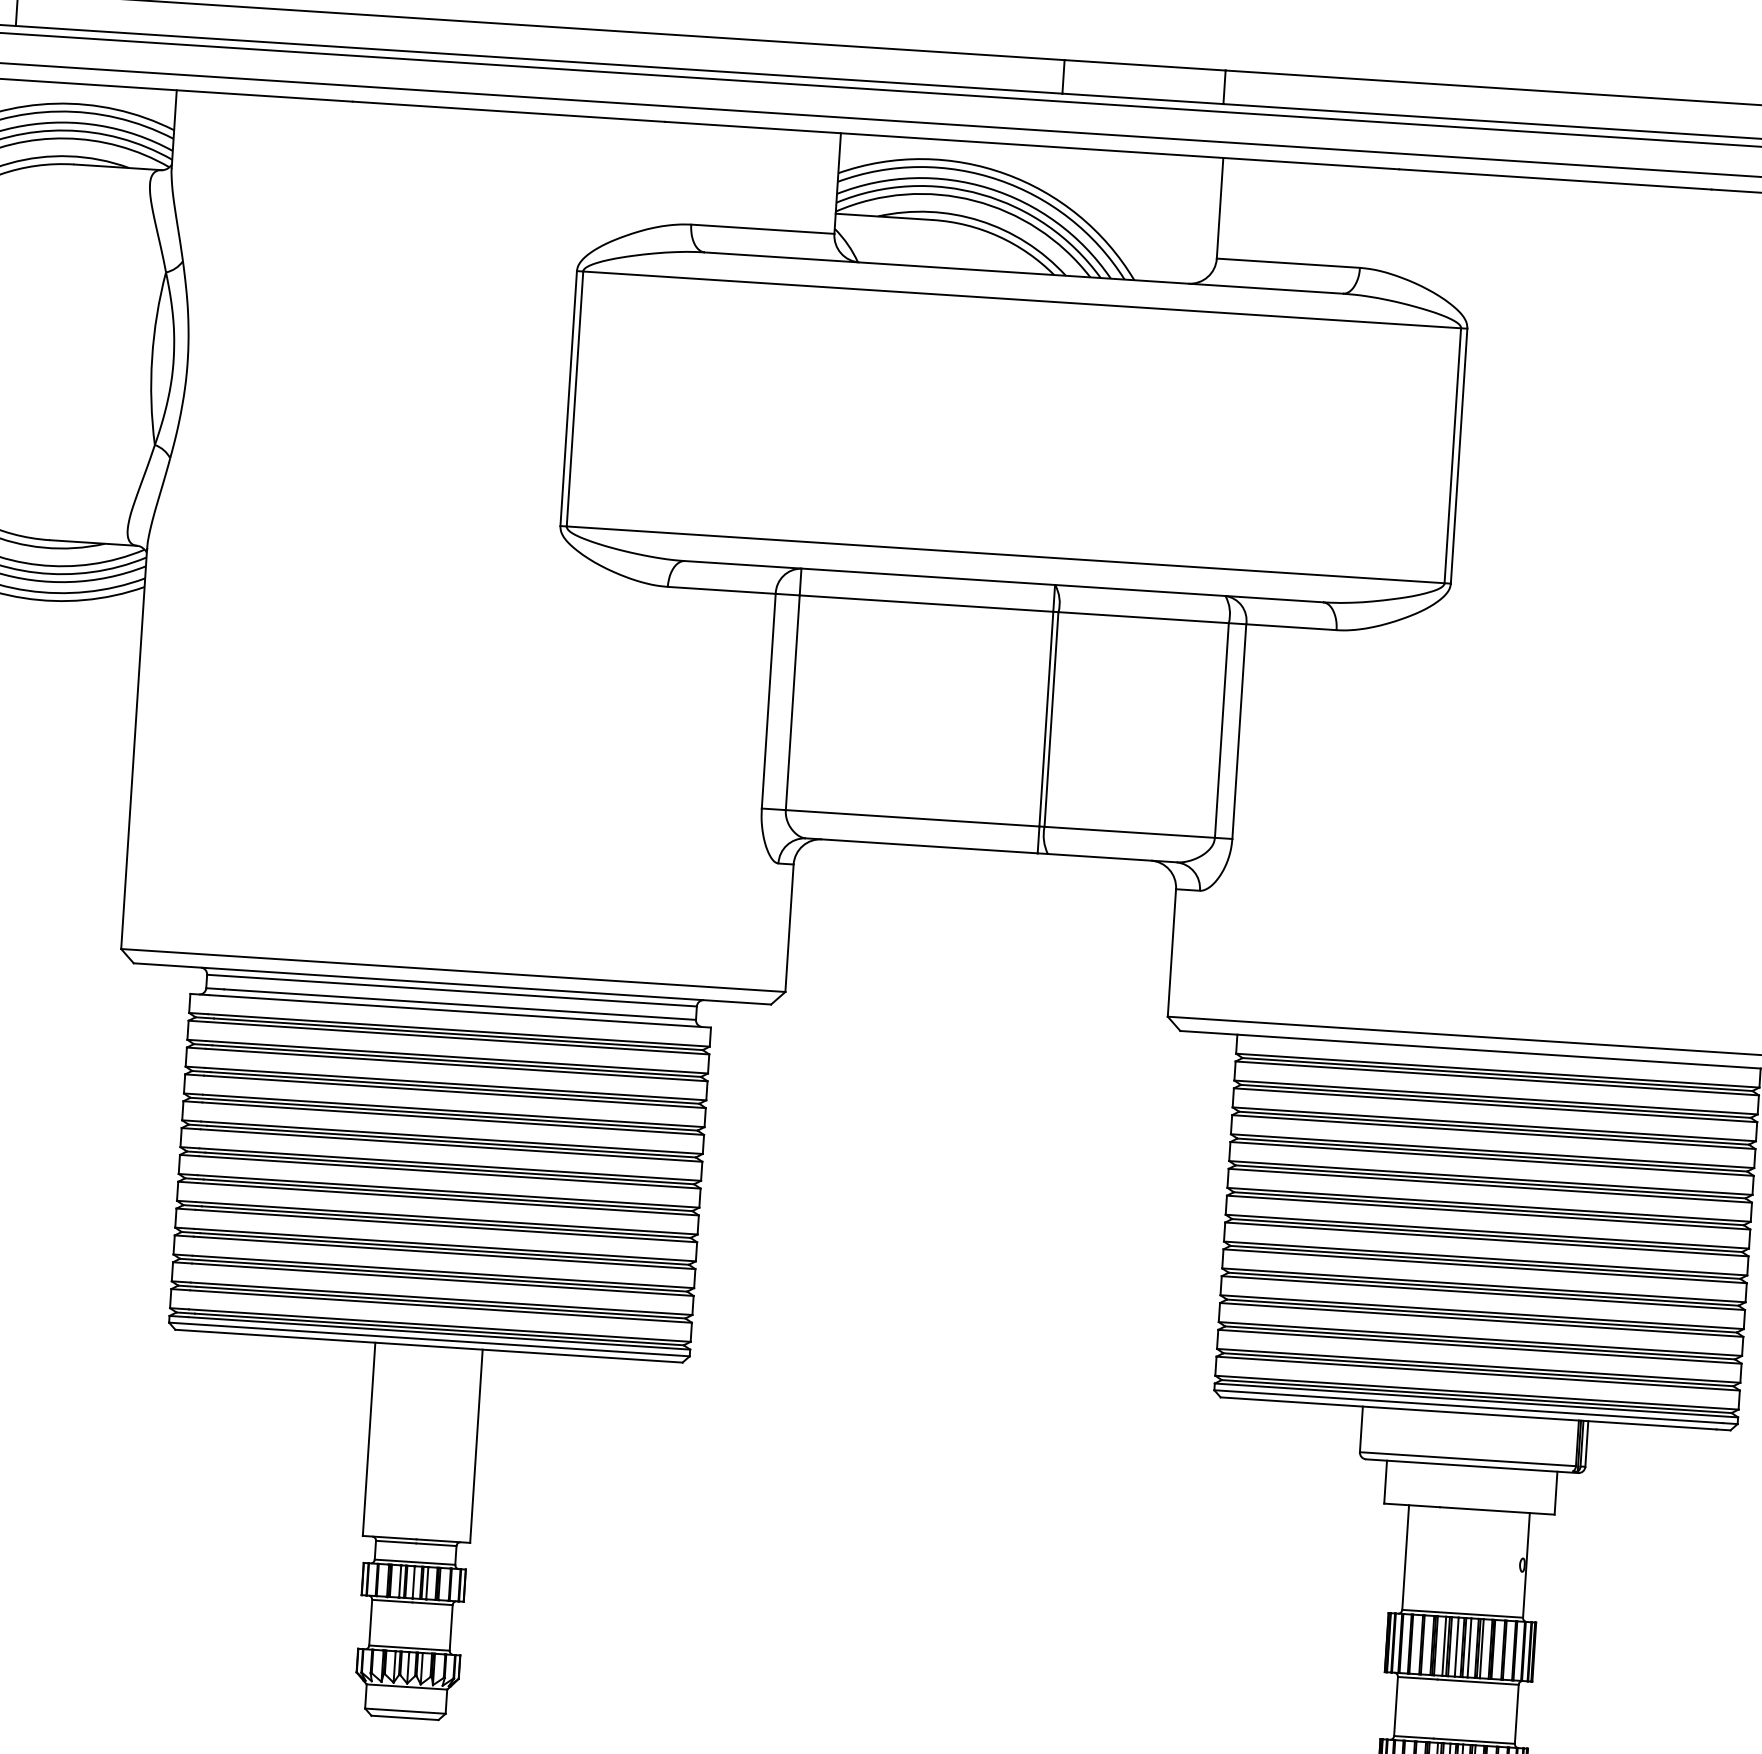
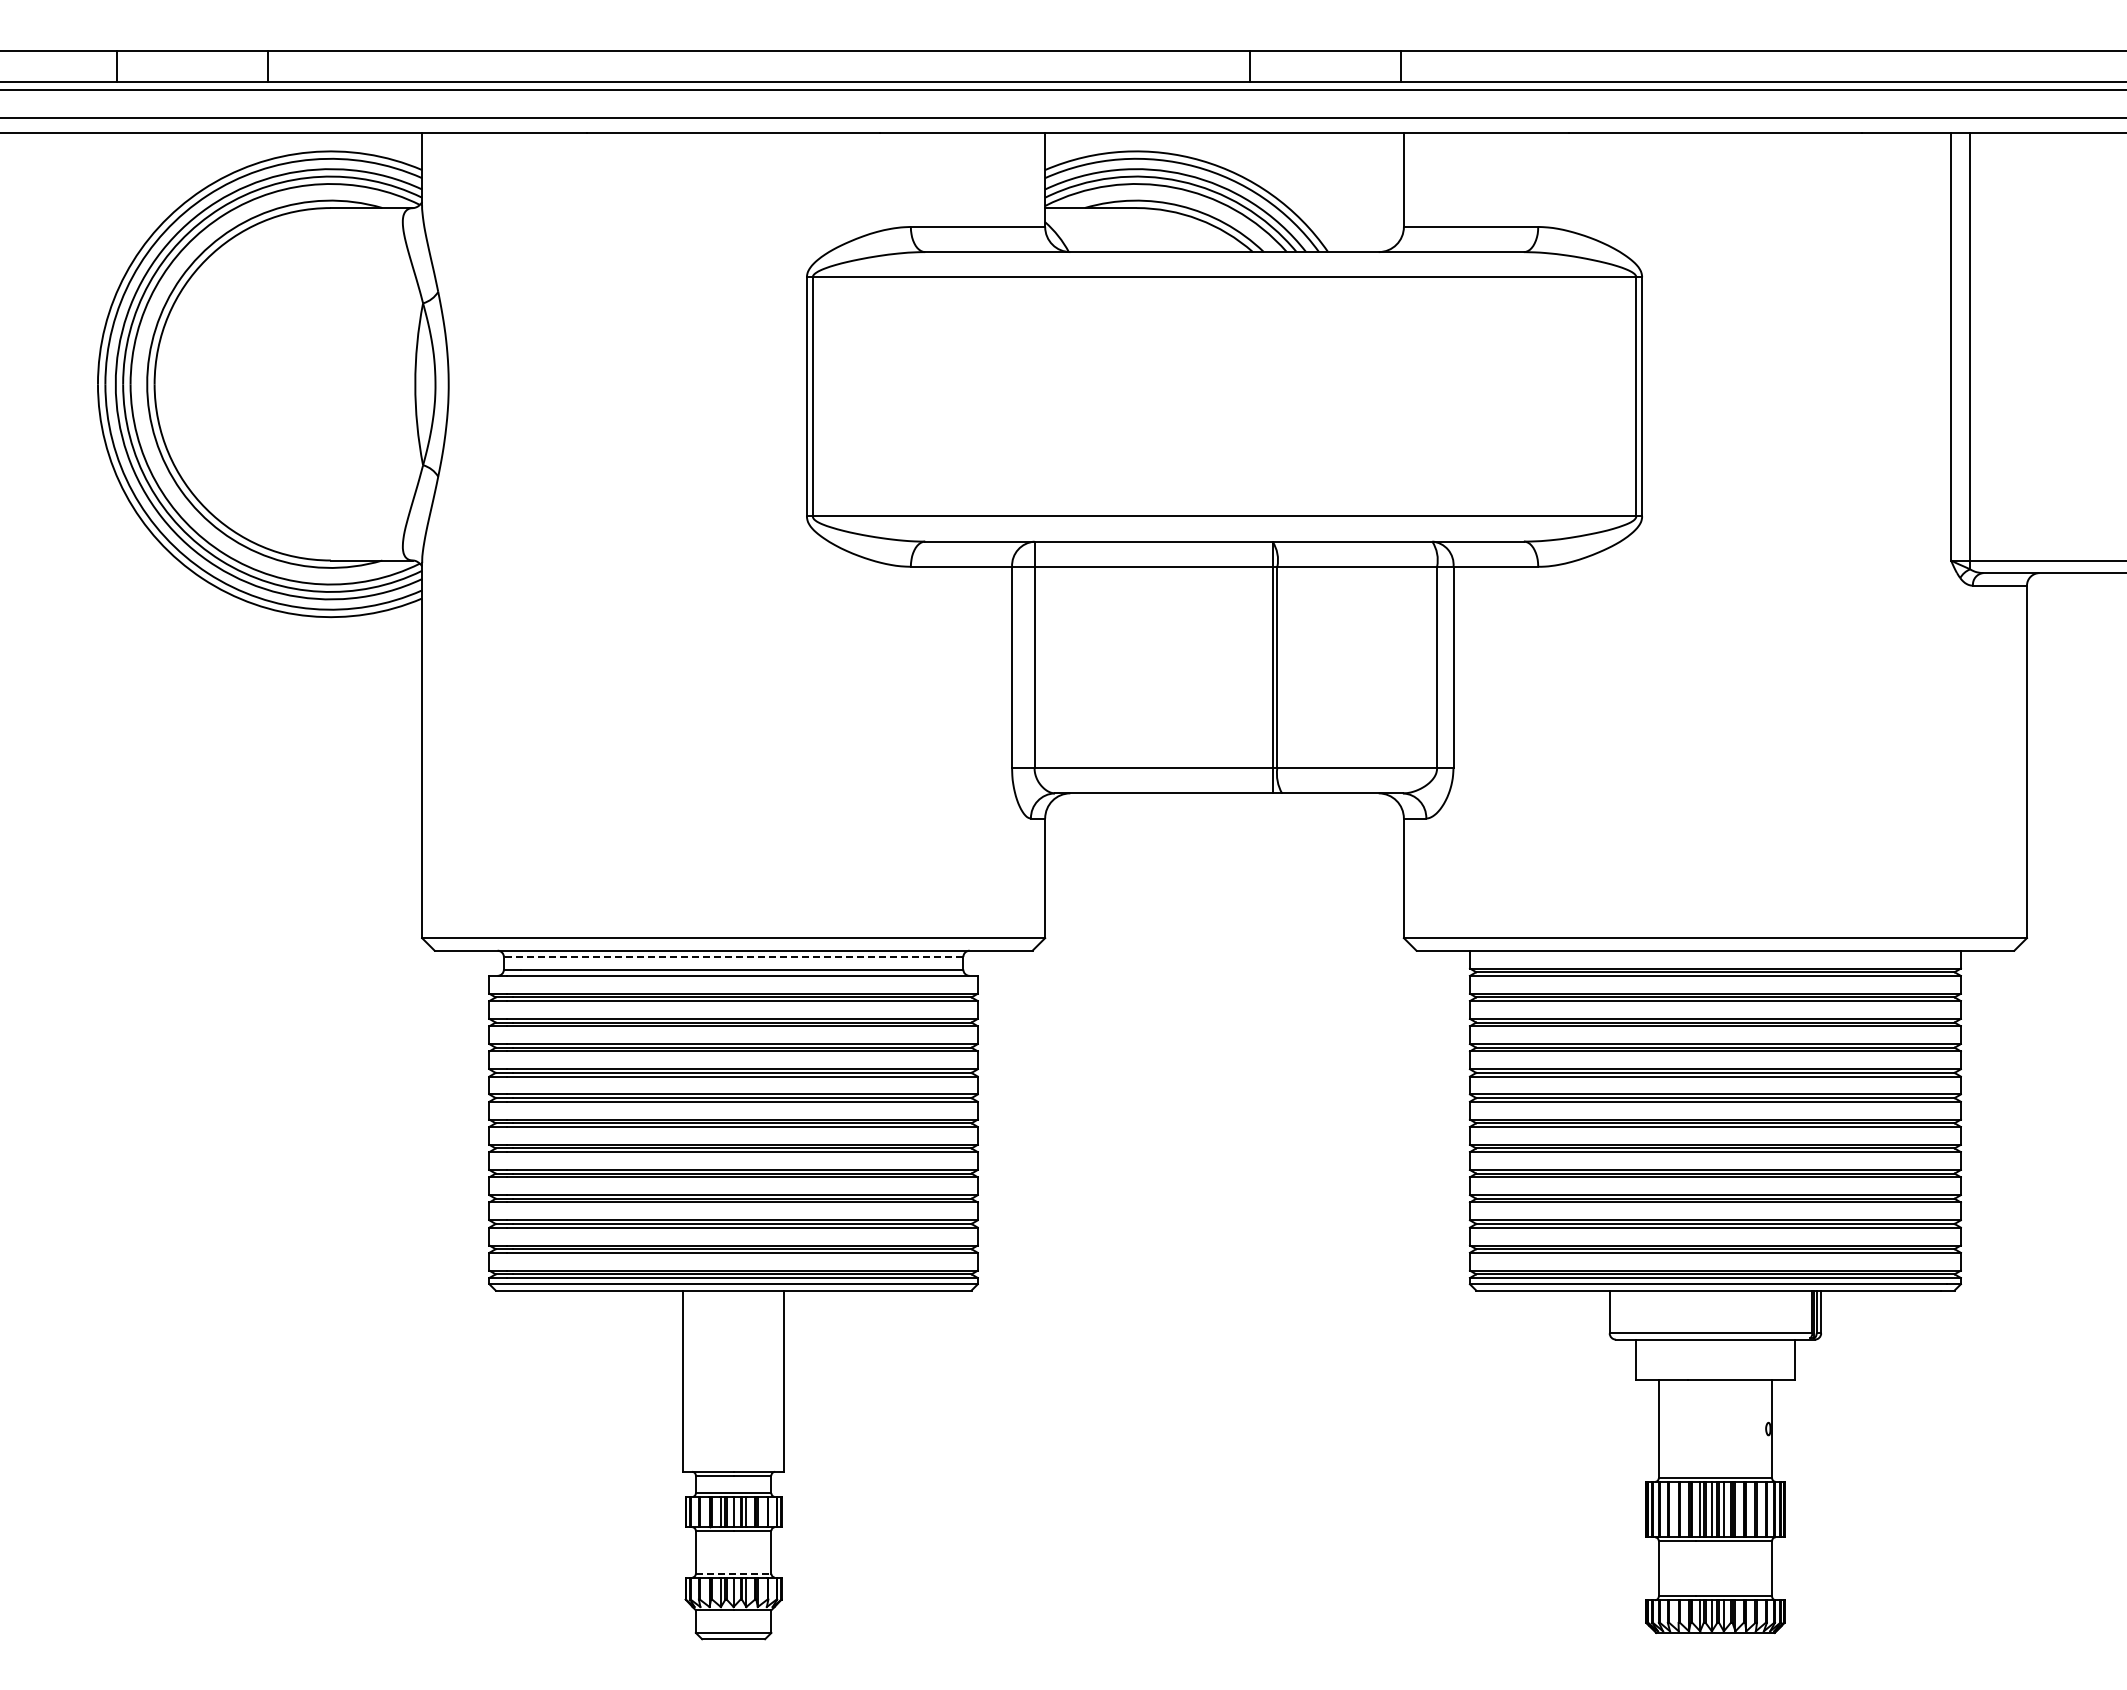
line: (451, 991) -> (733, 957), solid -> dashed
line: (409, 1647) -> (733, 1573), solid -> dashed

